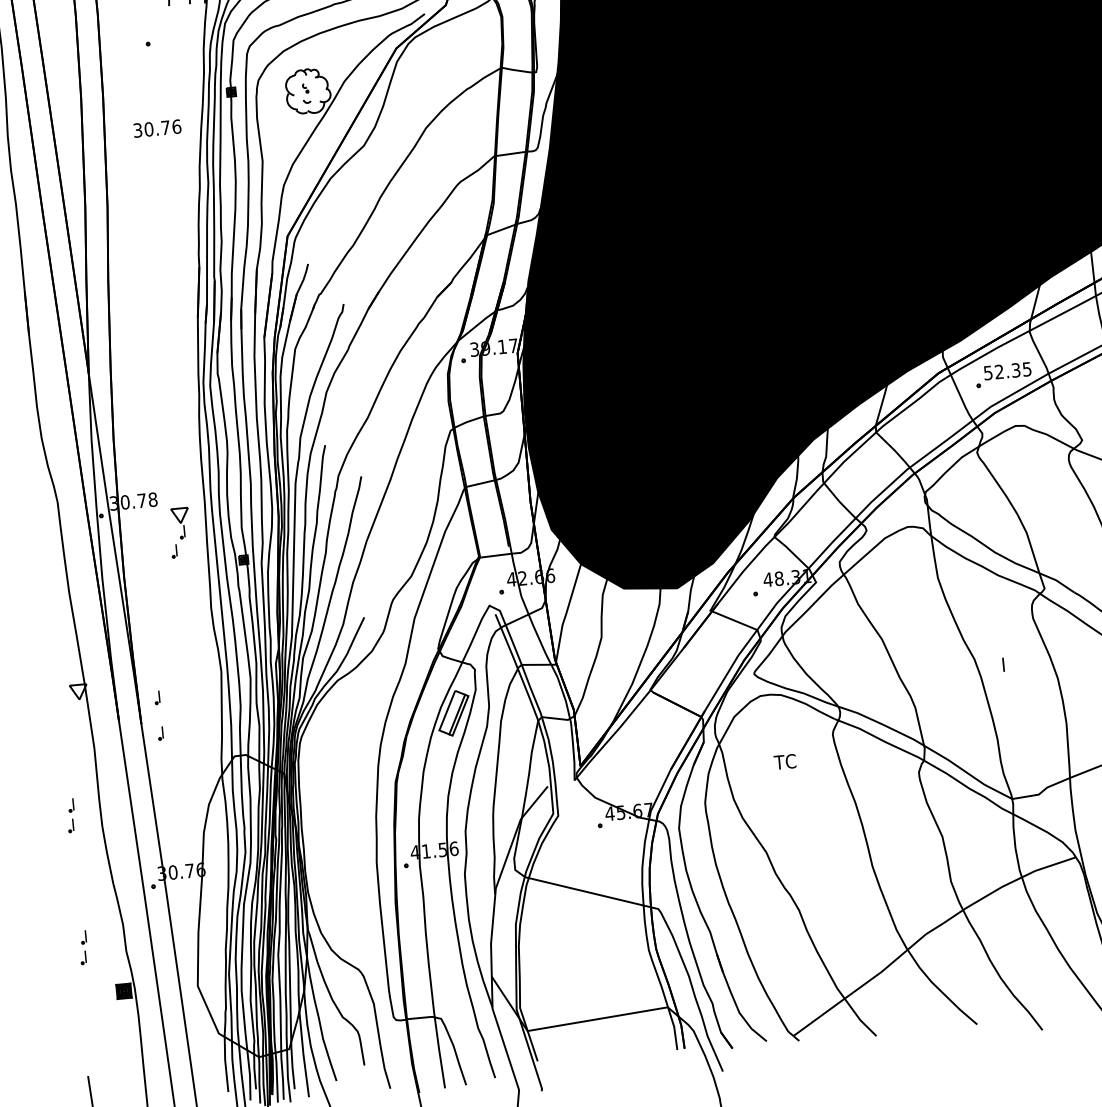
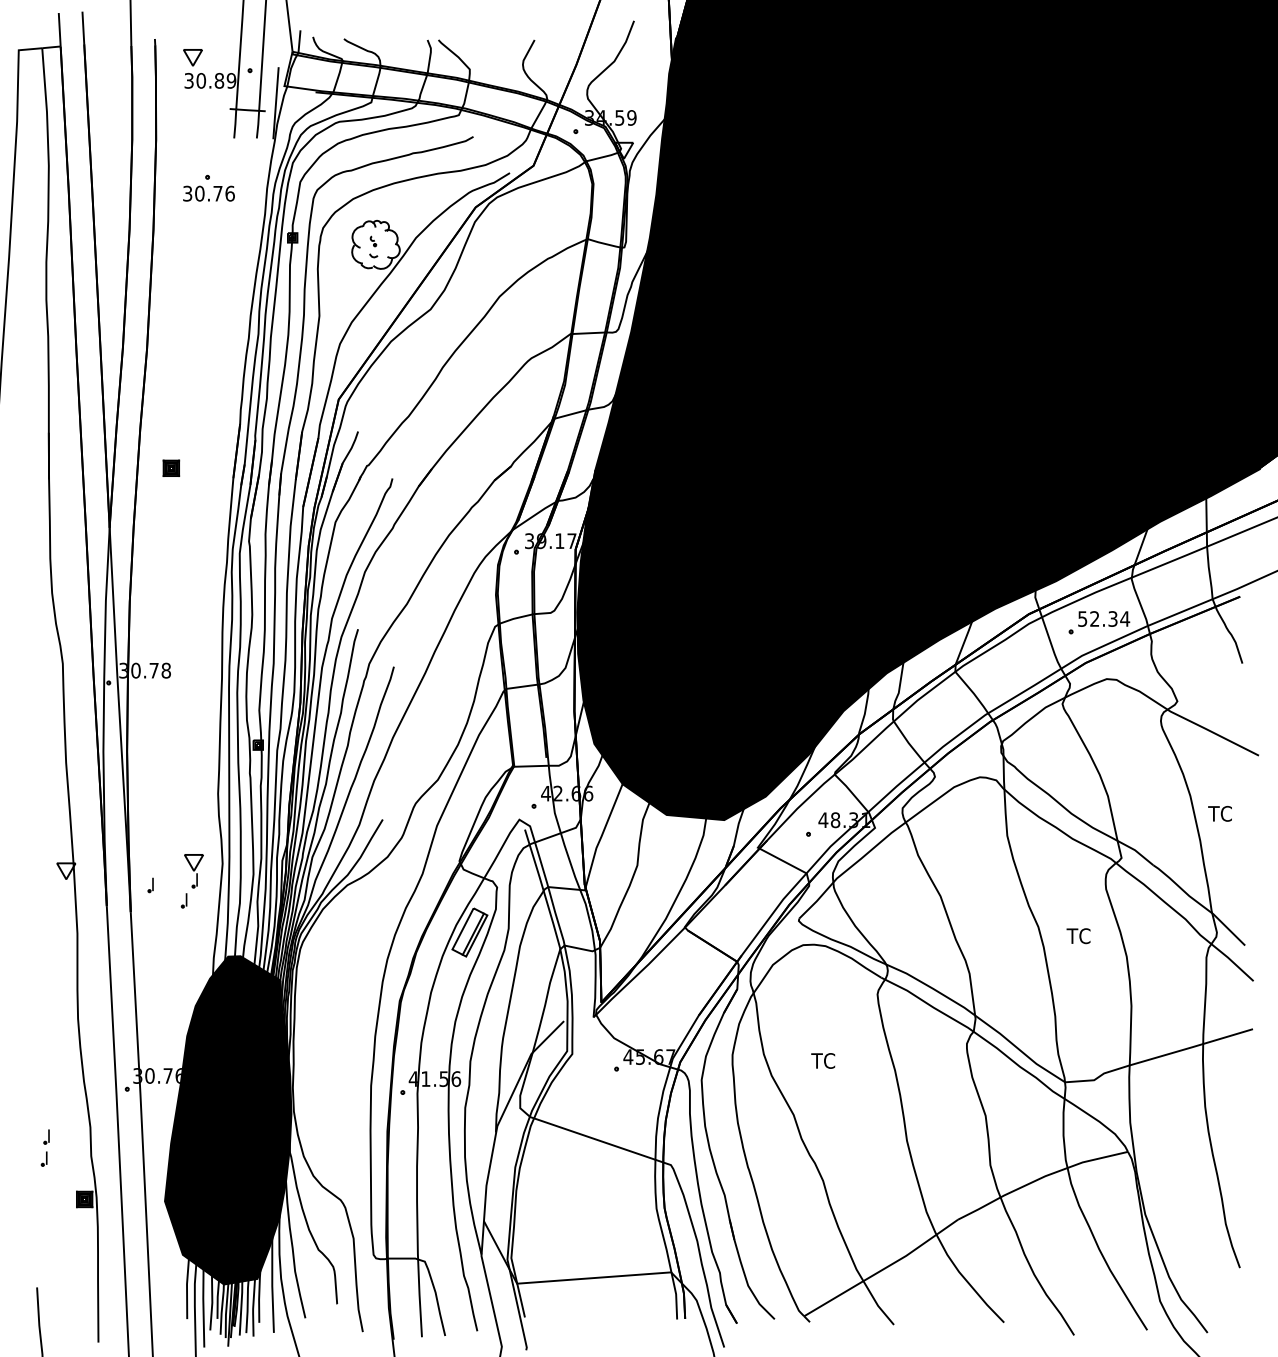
text: (156, 128) -> (208, 193), moved
part: (140, 313) -> (171, 467), added
text: (1027, 368) -> (1125, 618), 52.35 -> 52.34
part: (179, 533) -> (191, 881), moved
text: (1011, 664) -> (1078, 936), I -> TC
part: (160, 733) -> (150, 924), removed
text: (785, 761) -> (823, 1060), moved
part: (70, 815) -> (44, 1003), removed
fill: (248, 906) -> (227, 1120), added

